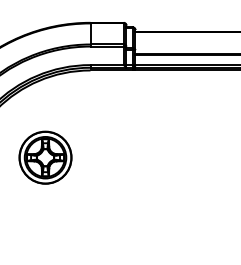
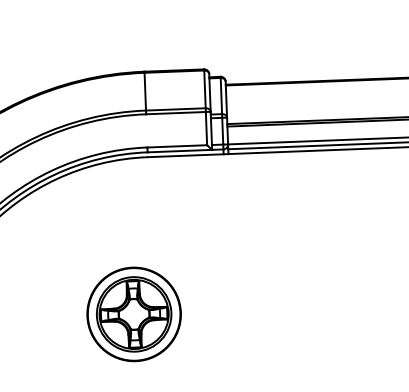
part: (45, 157) -> (134, 314), moved

